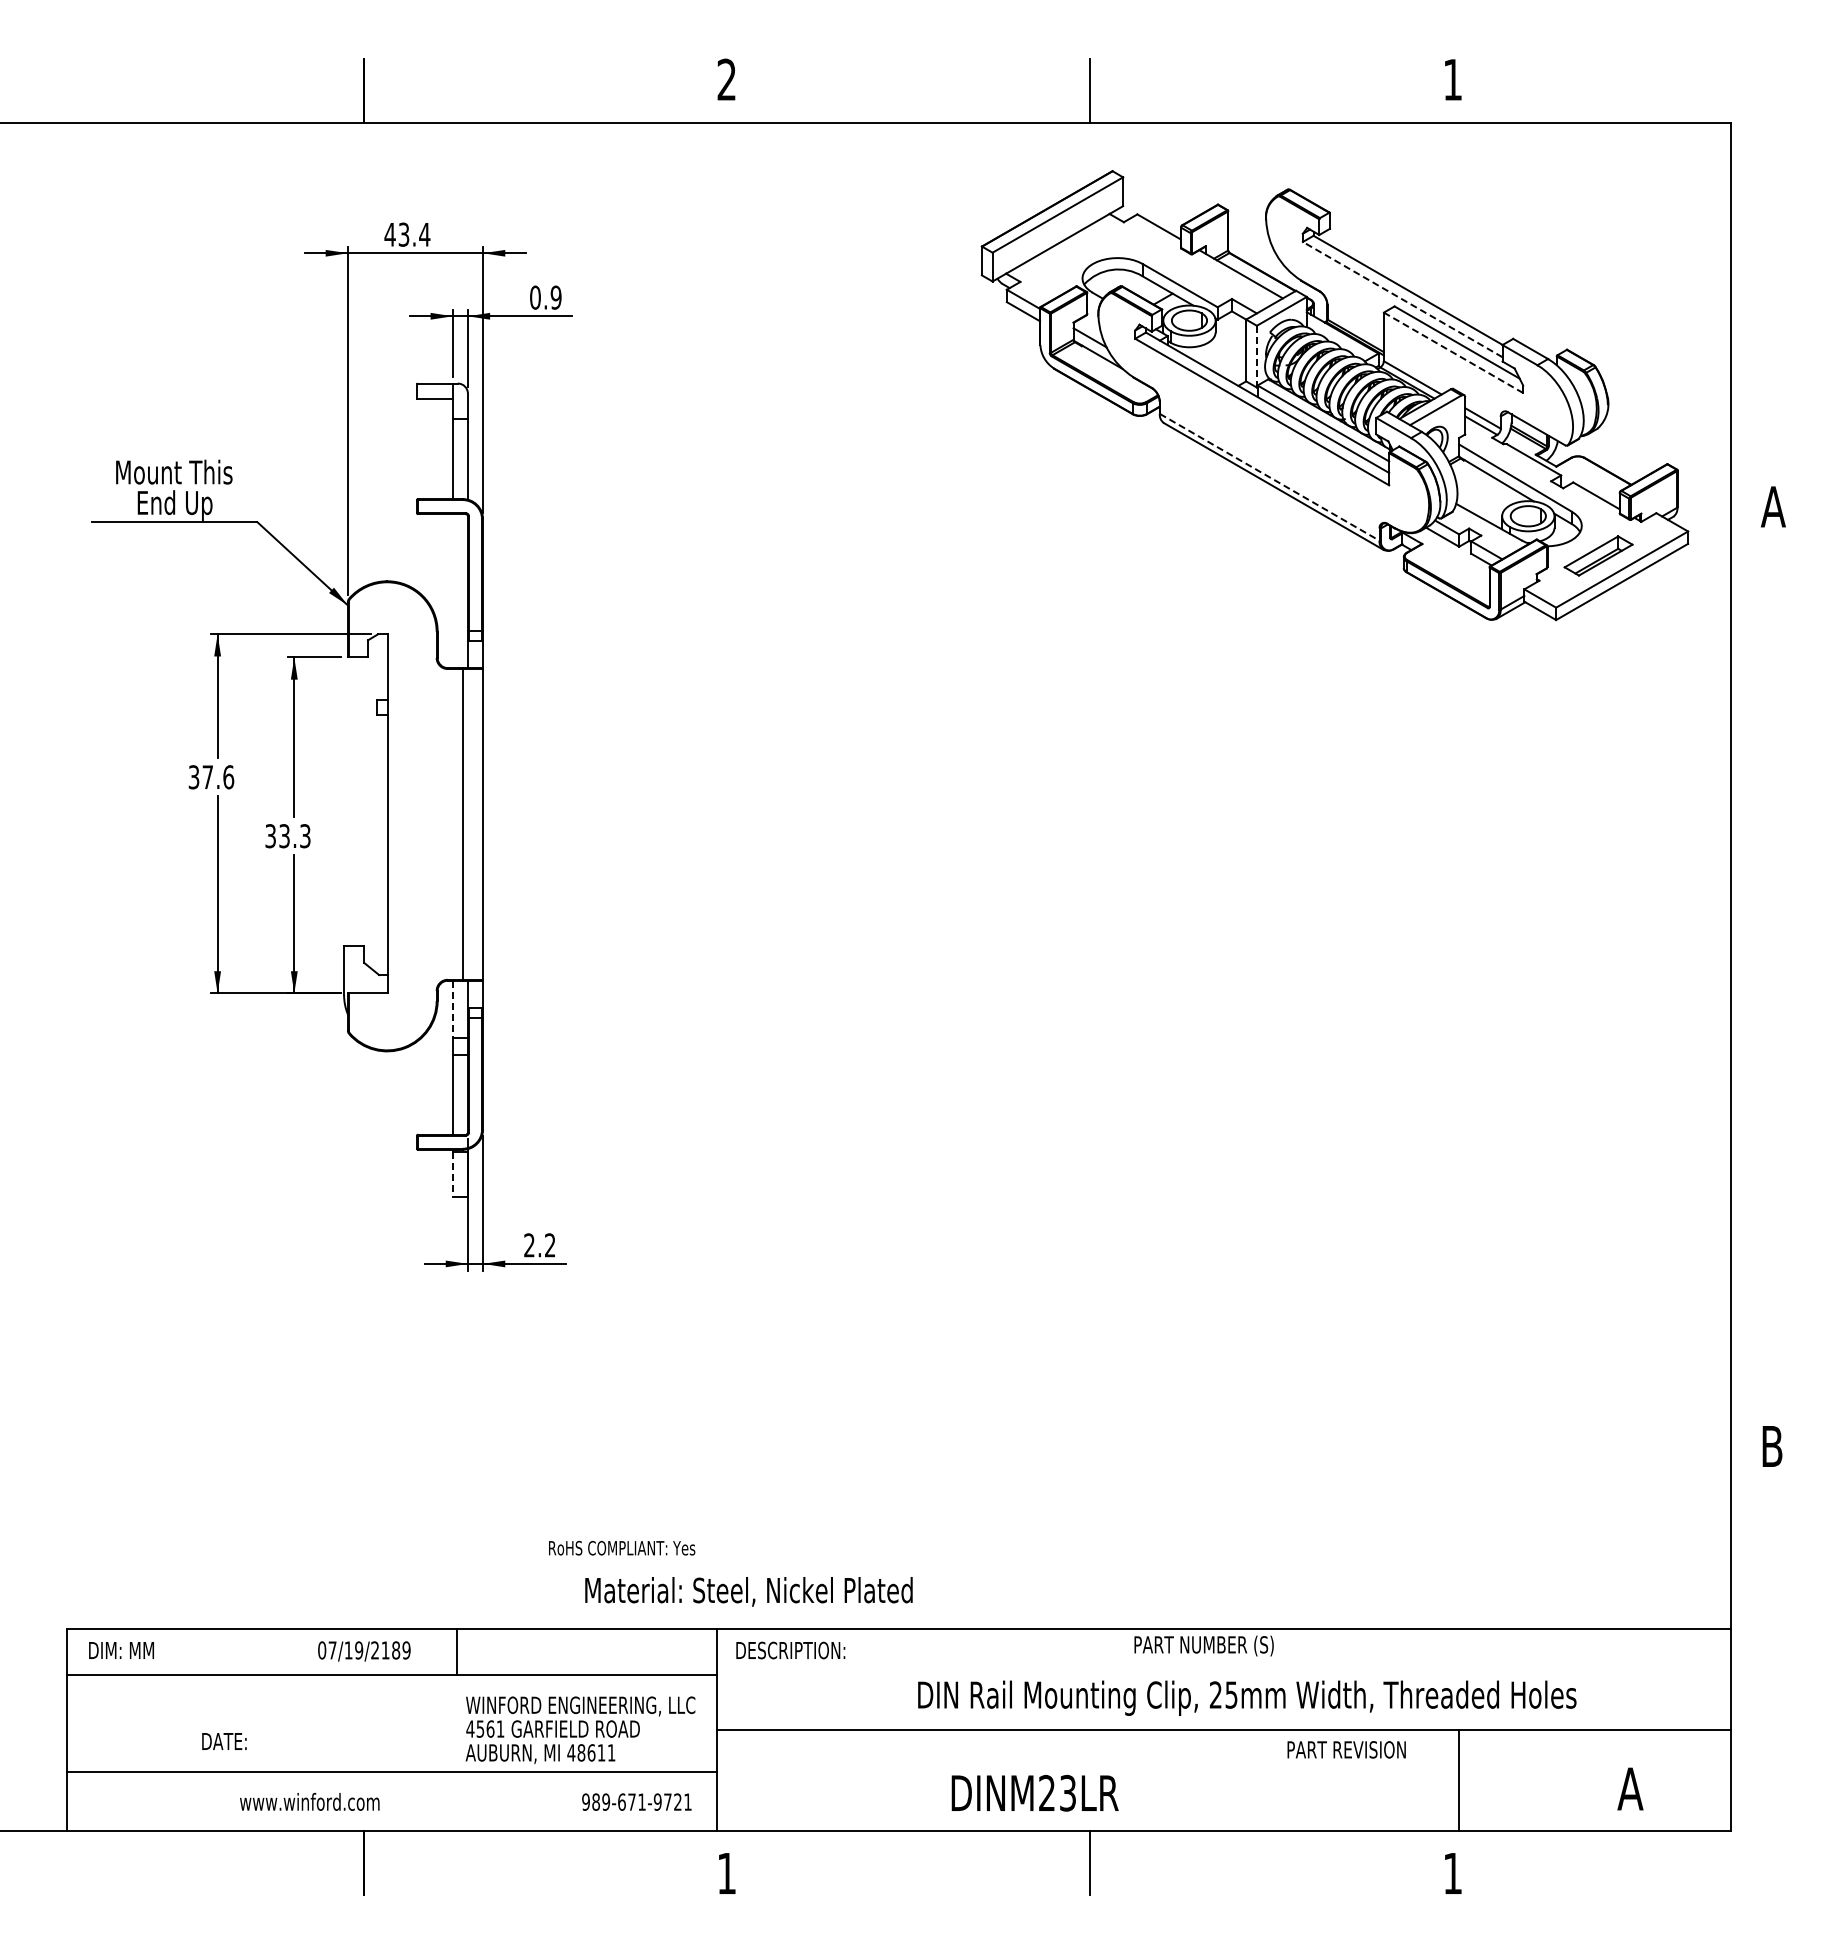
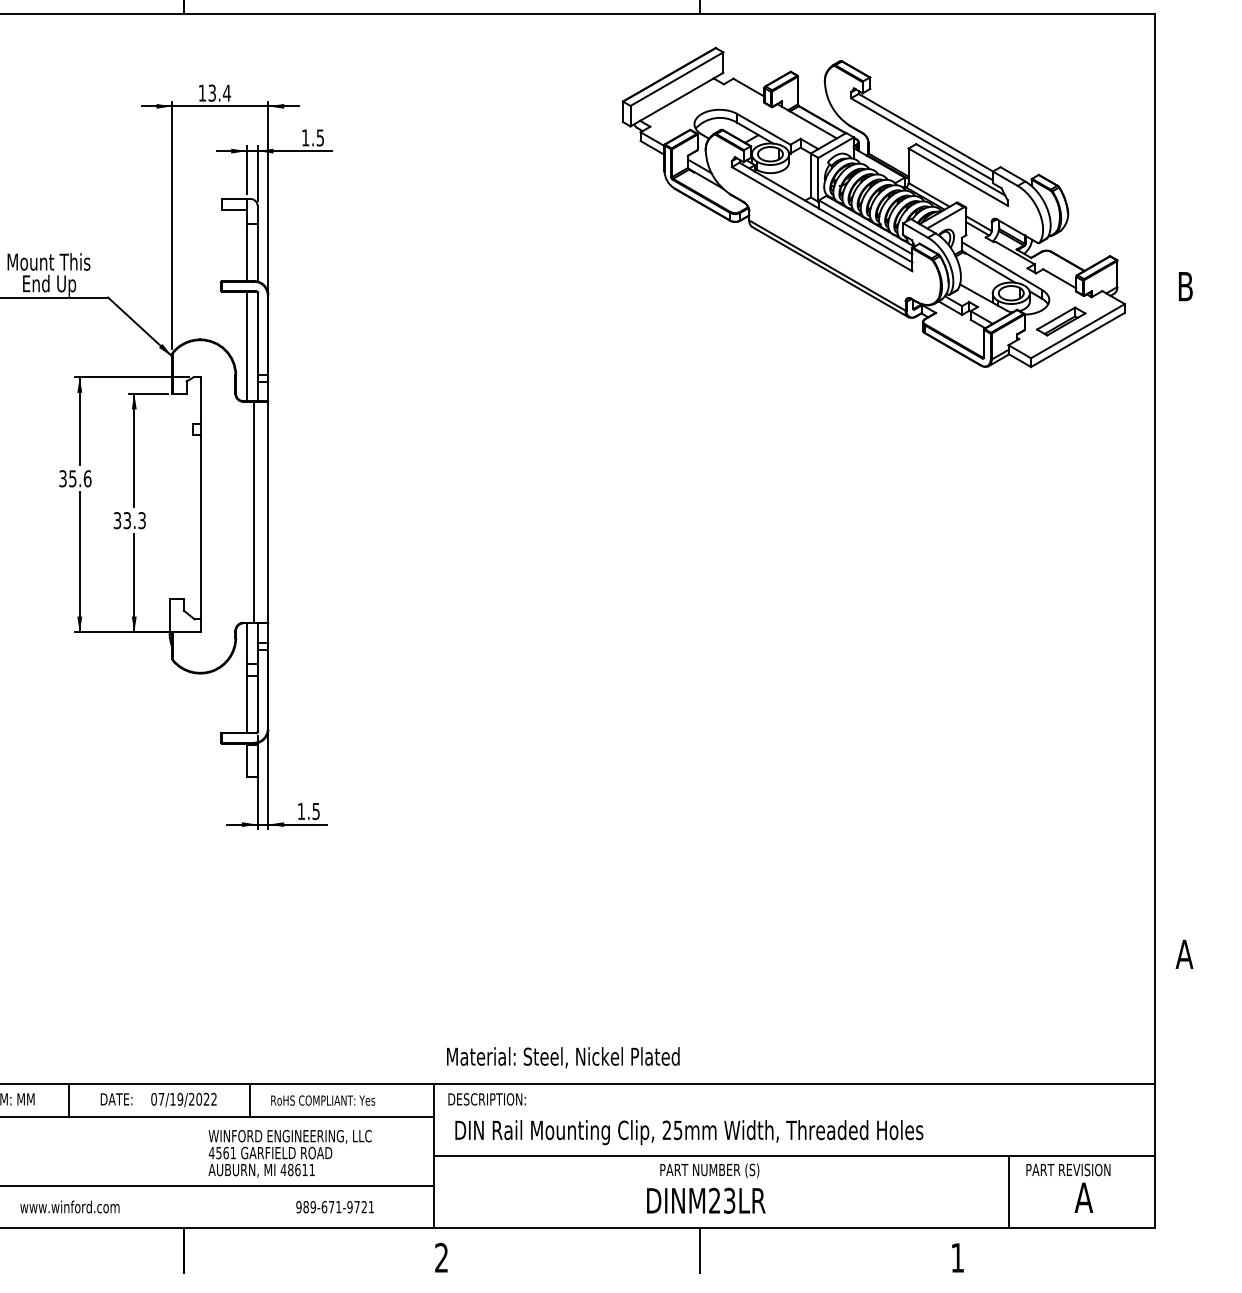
text: (389, 234) -> (201, 93), 43.4 -> 13.4
text: (545, 297) -> (312, 137), 0.9 -> 1.5
line: (1402, 299) -> (921, 139), dashed -> solid
line: (1453, 352) -> (958, 176), dashed -> solid
line: (1256, 356) -> (818, 179), dashed -> solid
line: (1269, 477) -> (827, 265), dashed -> solid
text: (1773, 506) -> (1185, 286), A -> B
line: (452, 591) -> (246, 346), added
text: (207, 777) -> (72, 478), 37.6 -> 35.6
line: (452, 1009) -> (246, 643), dashed -> solid
line: (452, 1174) -> (246, 761), dashed -> solid
text: (539, 1245) -> (308, 811), 2.2 -> 1.5
text: (1771, 1446) -> (1184, 954), B -> A
text: (622, 1548) -> (323, 1100), moved
text: (748, 1591) -> (562, 1057), moved
text: (1203, 1645) -> (709, 1170), moved
text: (395, 1650) -> (206, 1099), 07/19/2189 -> 07/19/2022
line: (203, 1651) -> (69, 1100), added
text: (1247, 1697) -> (689, 1132), moved
text: (580, 1729) -> (290, 1153), moved
text: (224, 1741) -> (116, 1099), moved
text: (1346, 1749) -> (1068, 1169), moved
line: (1458, 1780) -> (1008, 1191), moved
text: (1034, 1792) -> (705, 1200), moved
text: (309, 1801) -> (69, 1206), moved
text: (636, 1801) -> (334, 1206), moved
text: (726, 1872) -> (441, 1257), 1 -> 2

